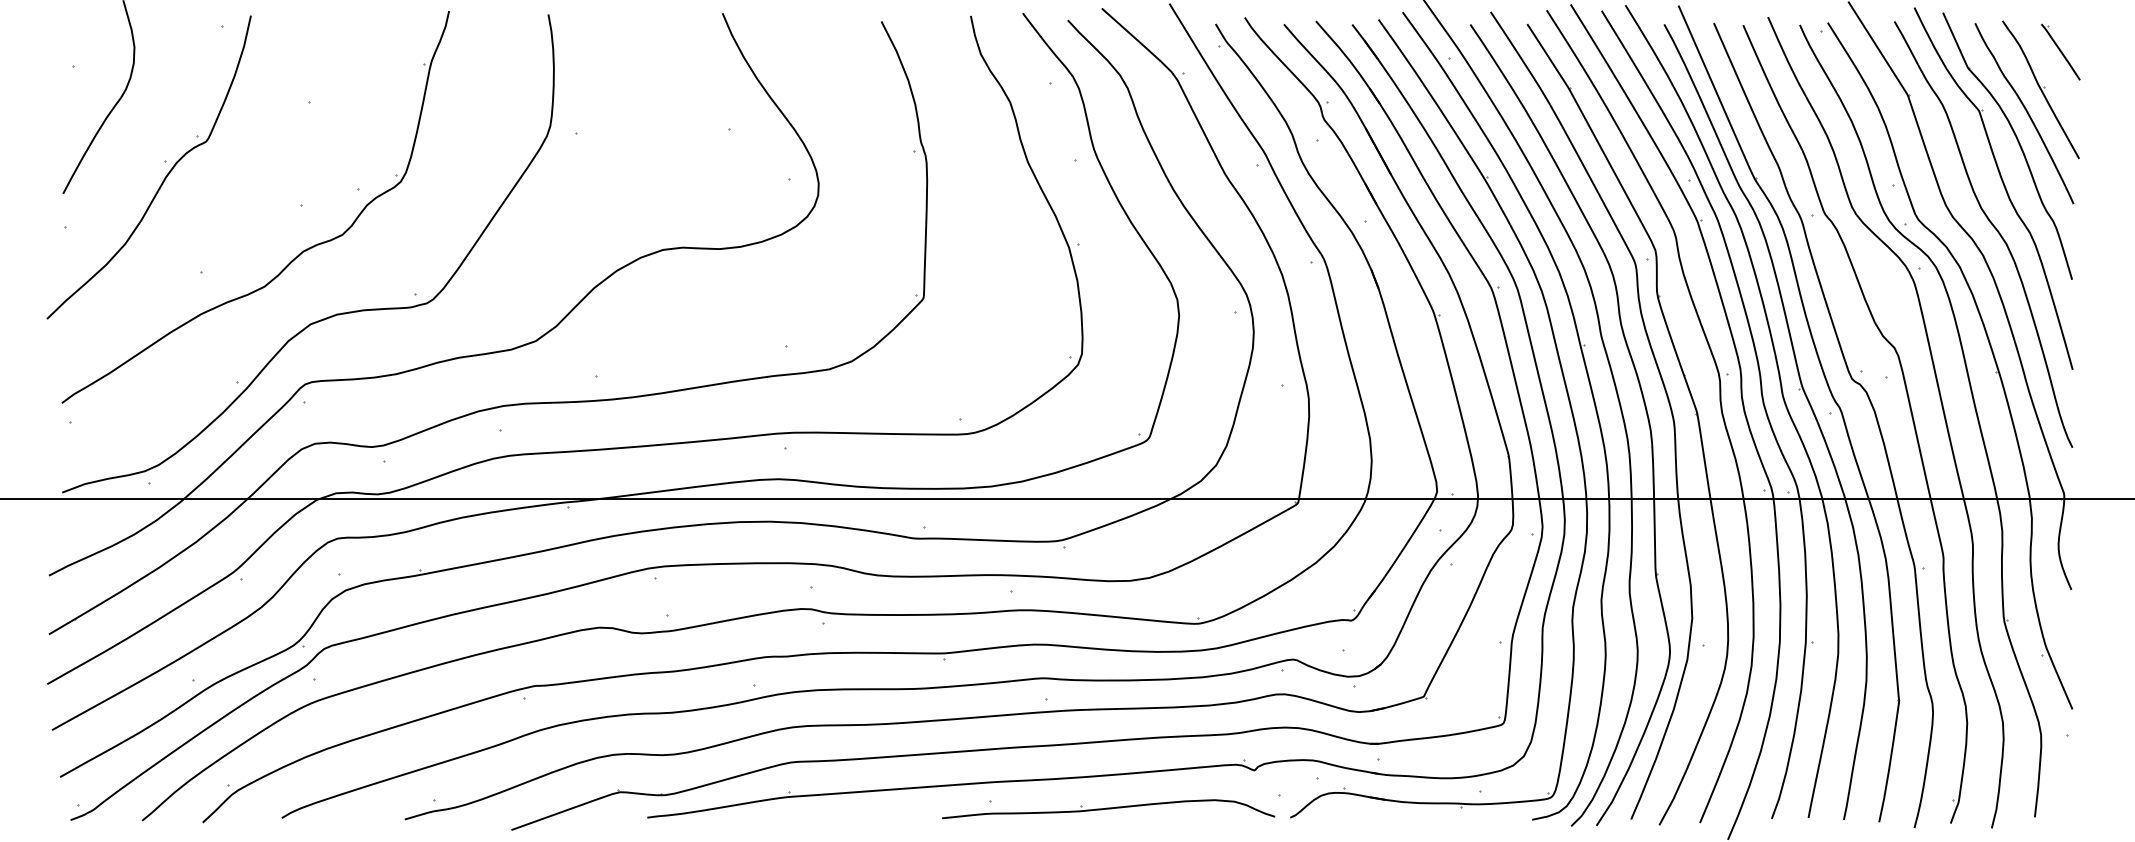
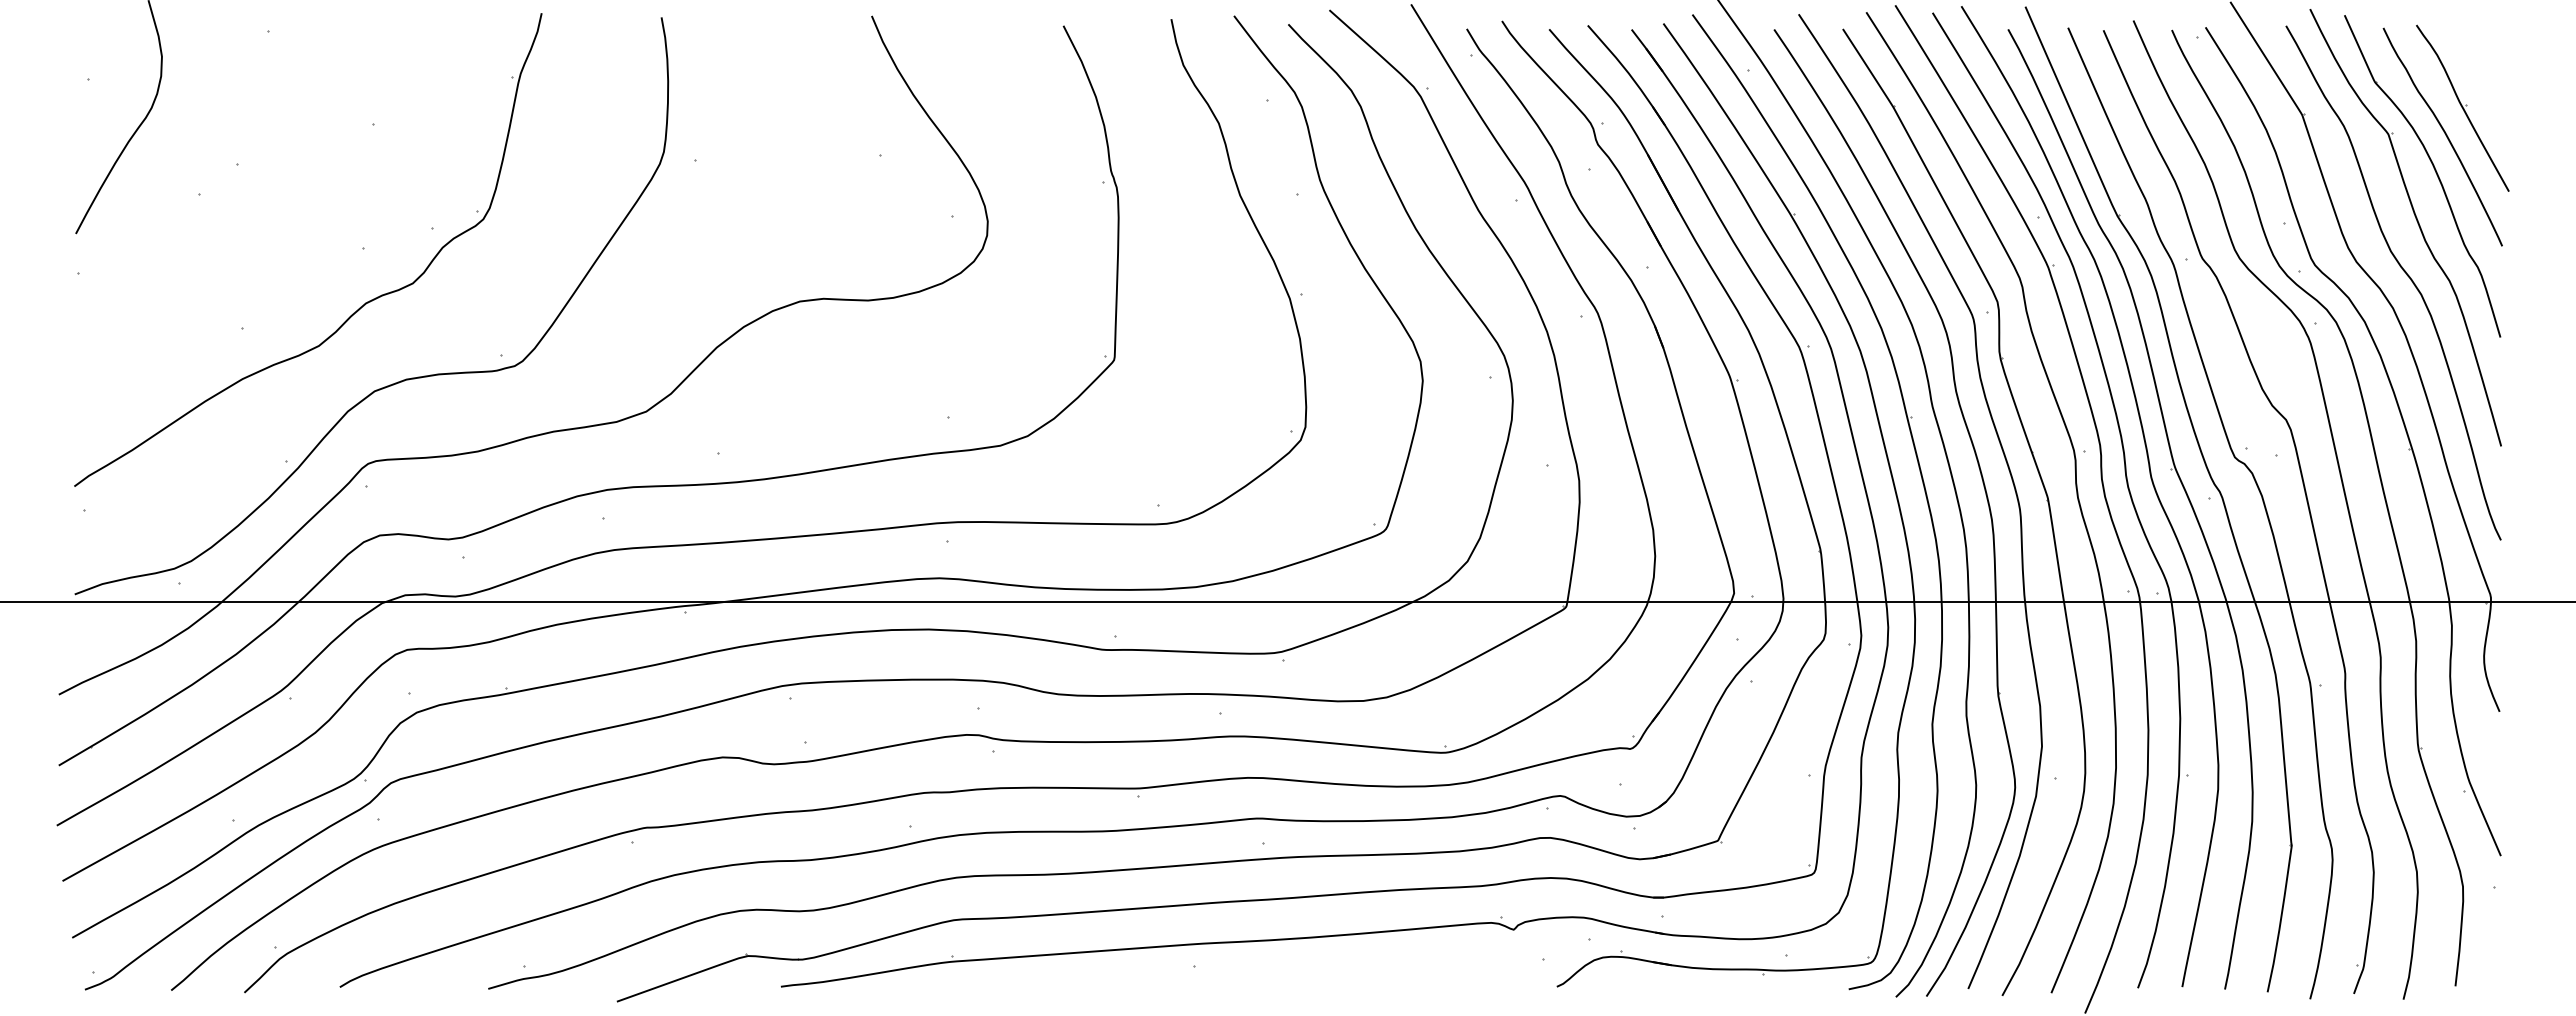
part: (2060, 51) -> (2486, 62), removed
curve: (165, 176) -> (199, 212), removed
part: (1108, 809) -> (1337, 976), removed

